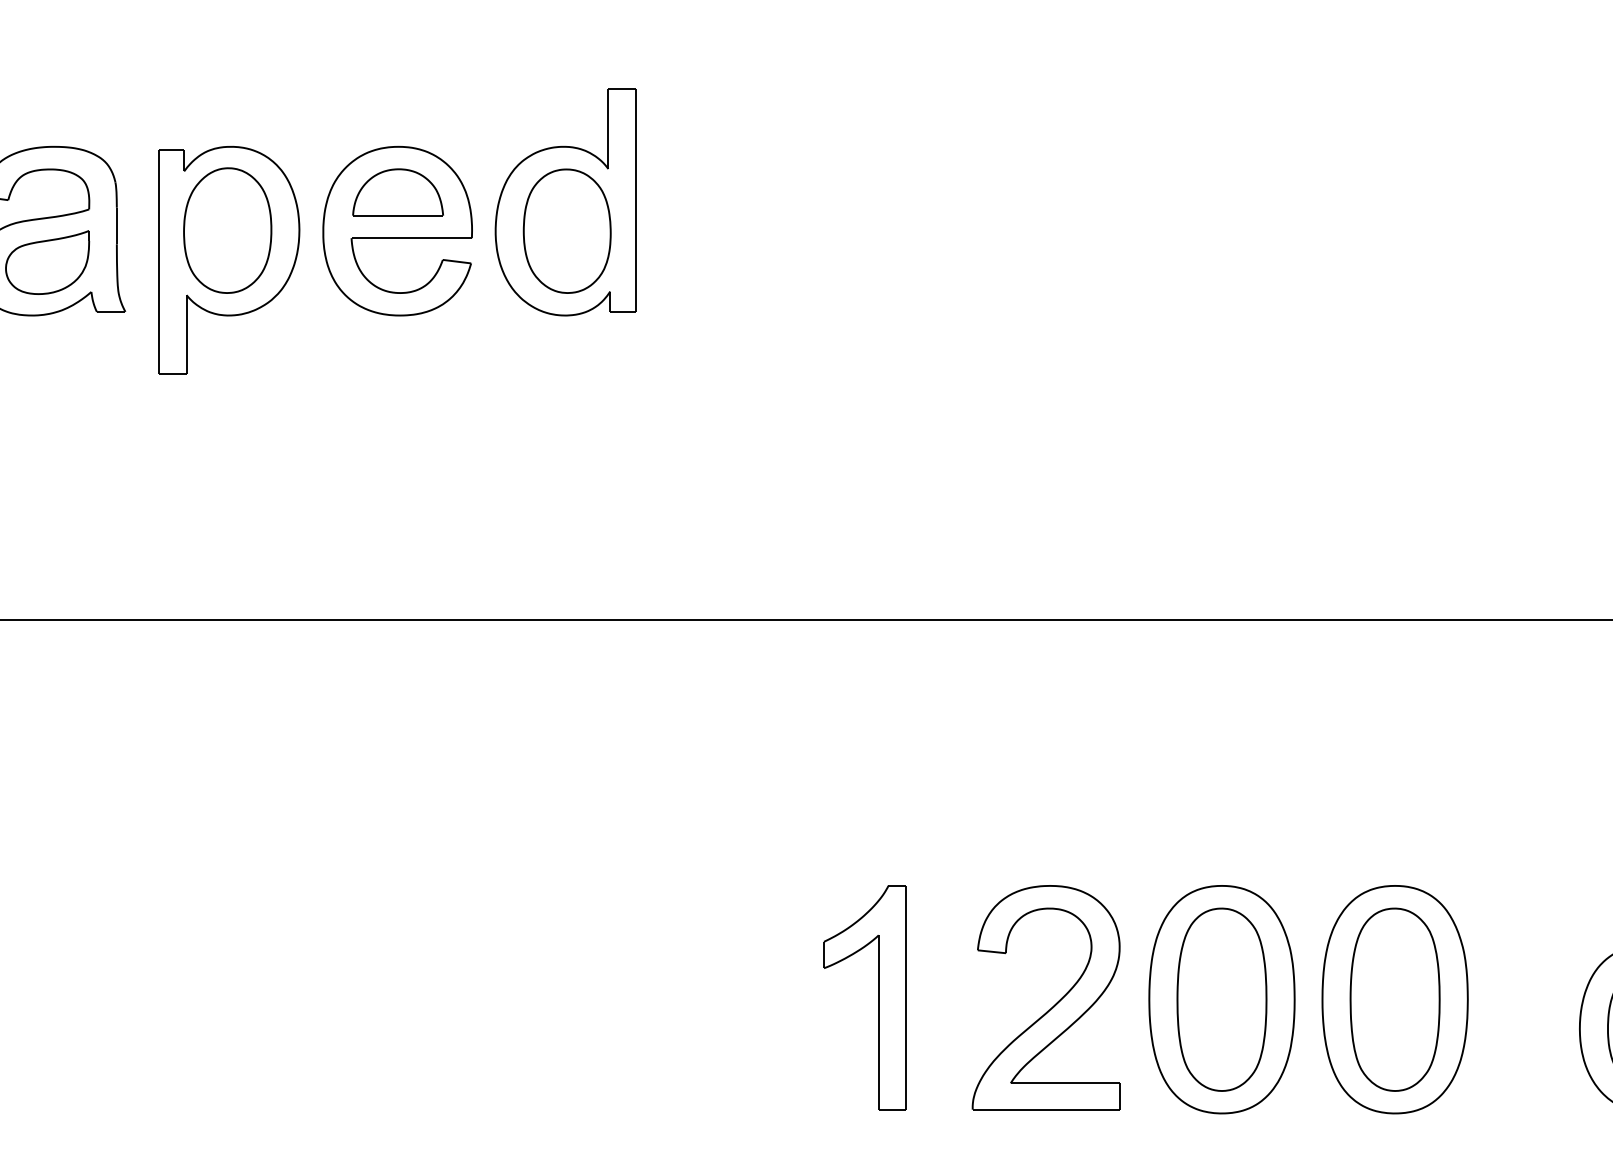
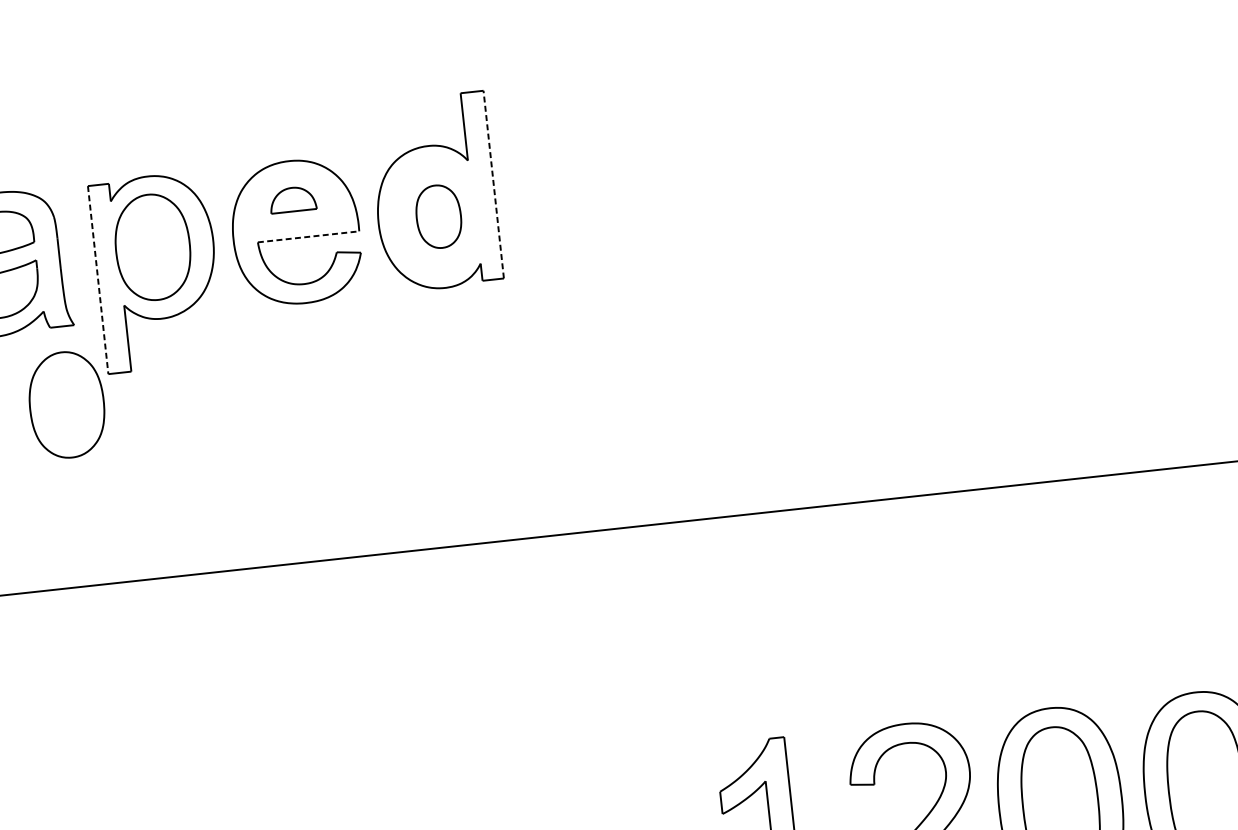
part: (397, 192) -> (292, 199), size x0.6
line: (635, 199) -> (493, 183), solid -> dashed
part: (566, 230) -> (438, 216), size x0.6
line: (412, 238) -> (309, 237), solid -> dashed
line: (159, 262) -> (98, 280), solid -> dashed
part: (106, 404) -> (66, 404), added

